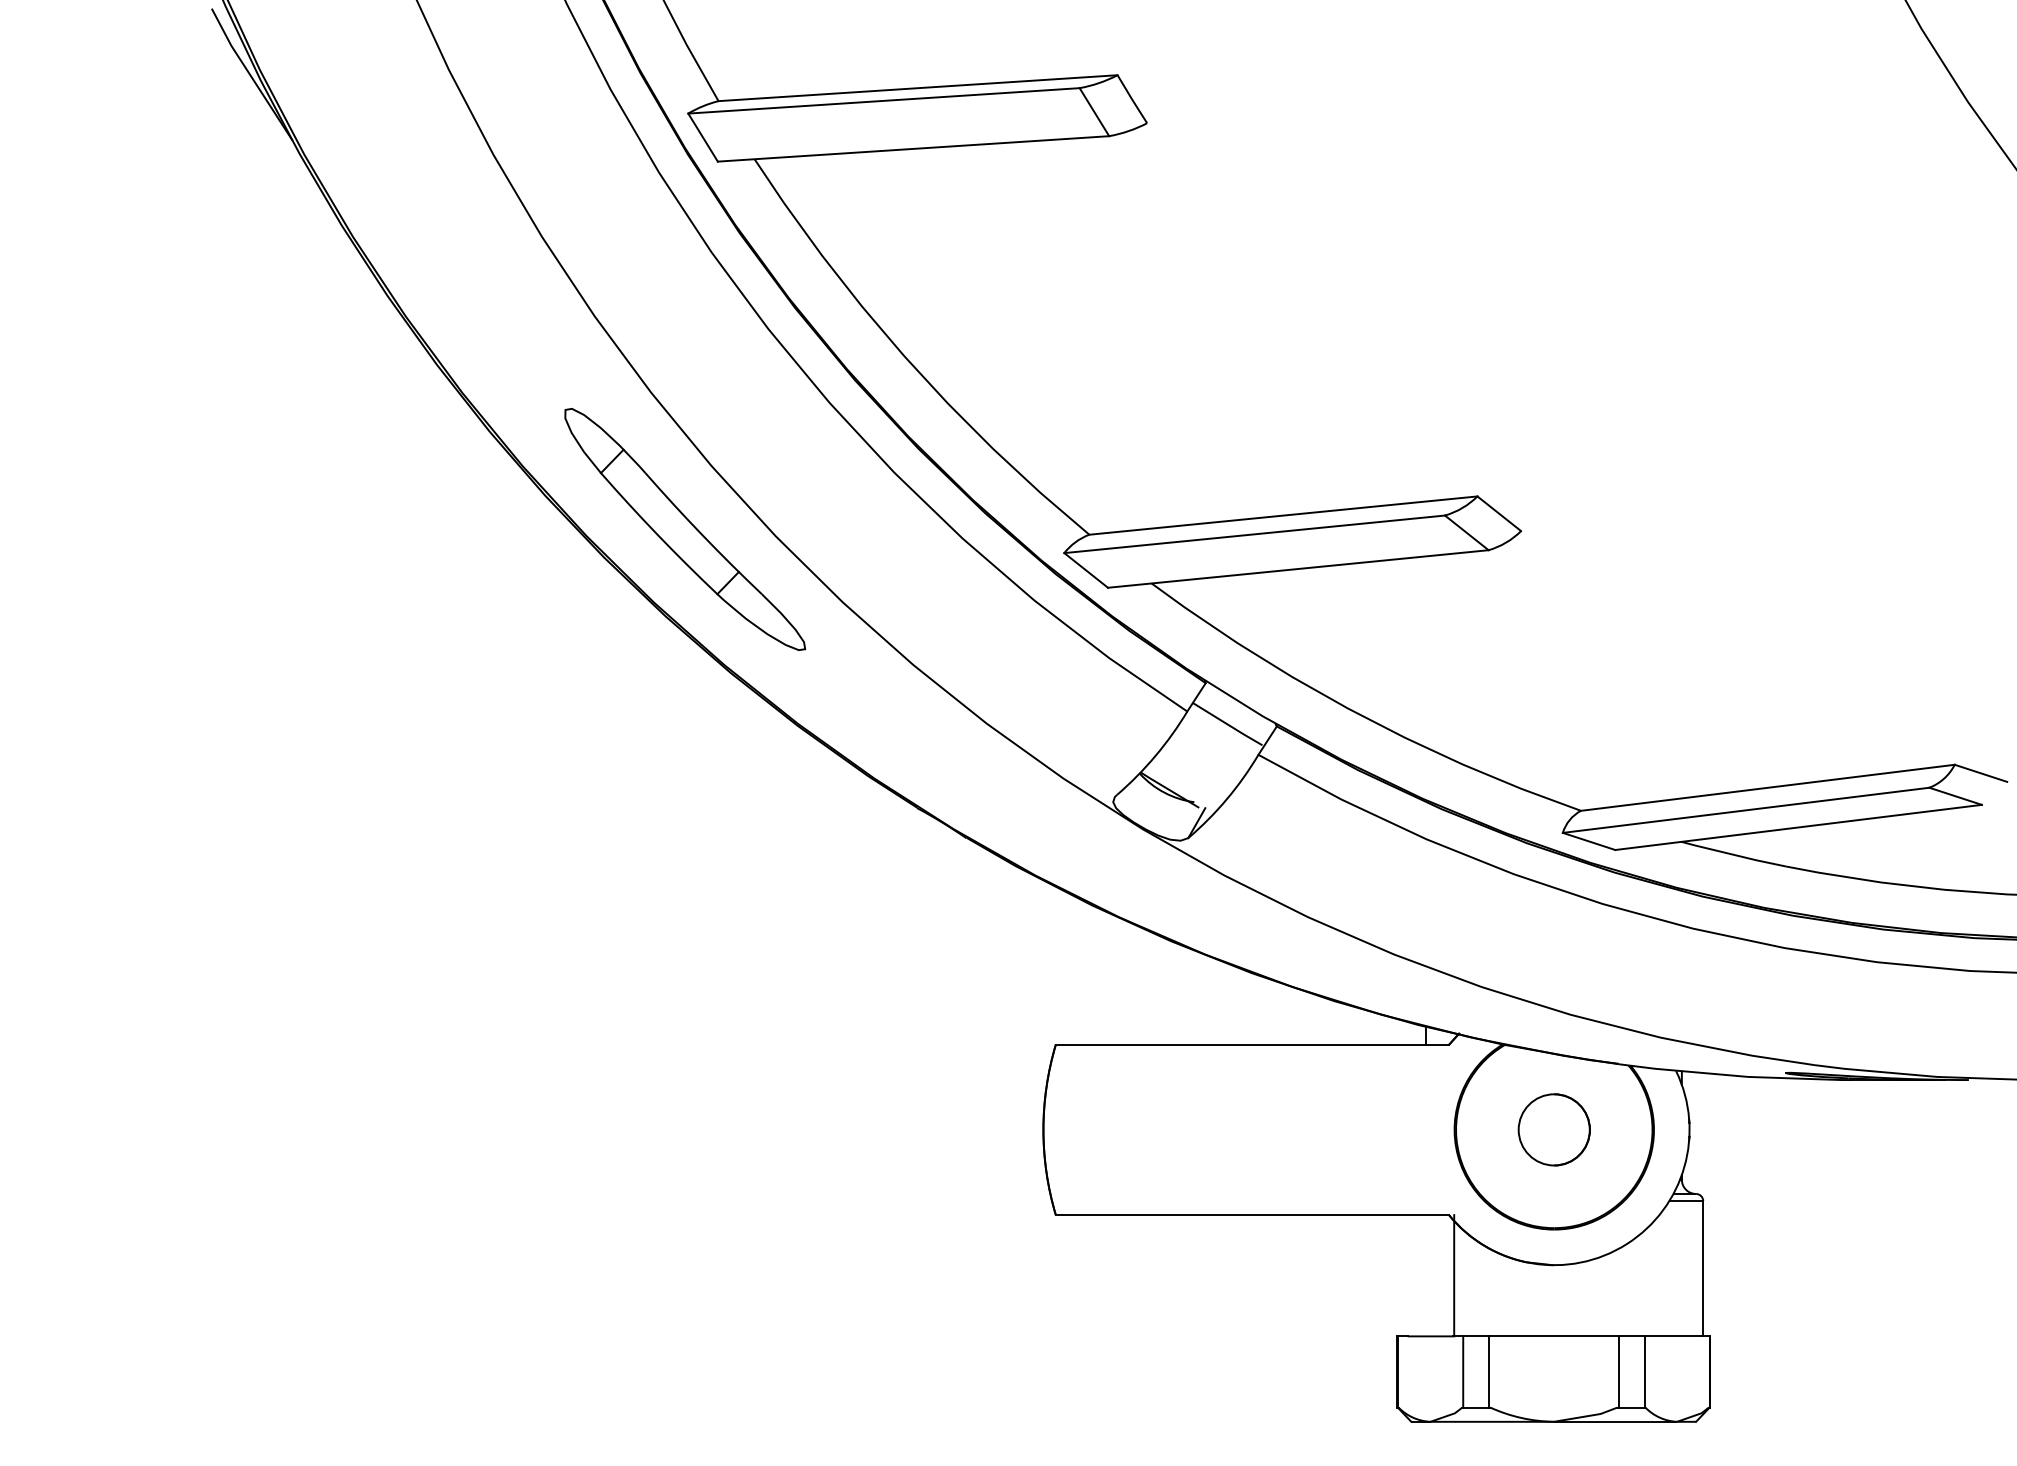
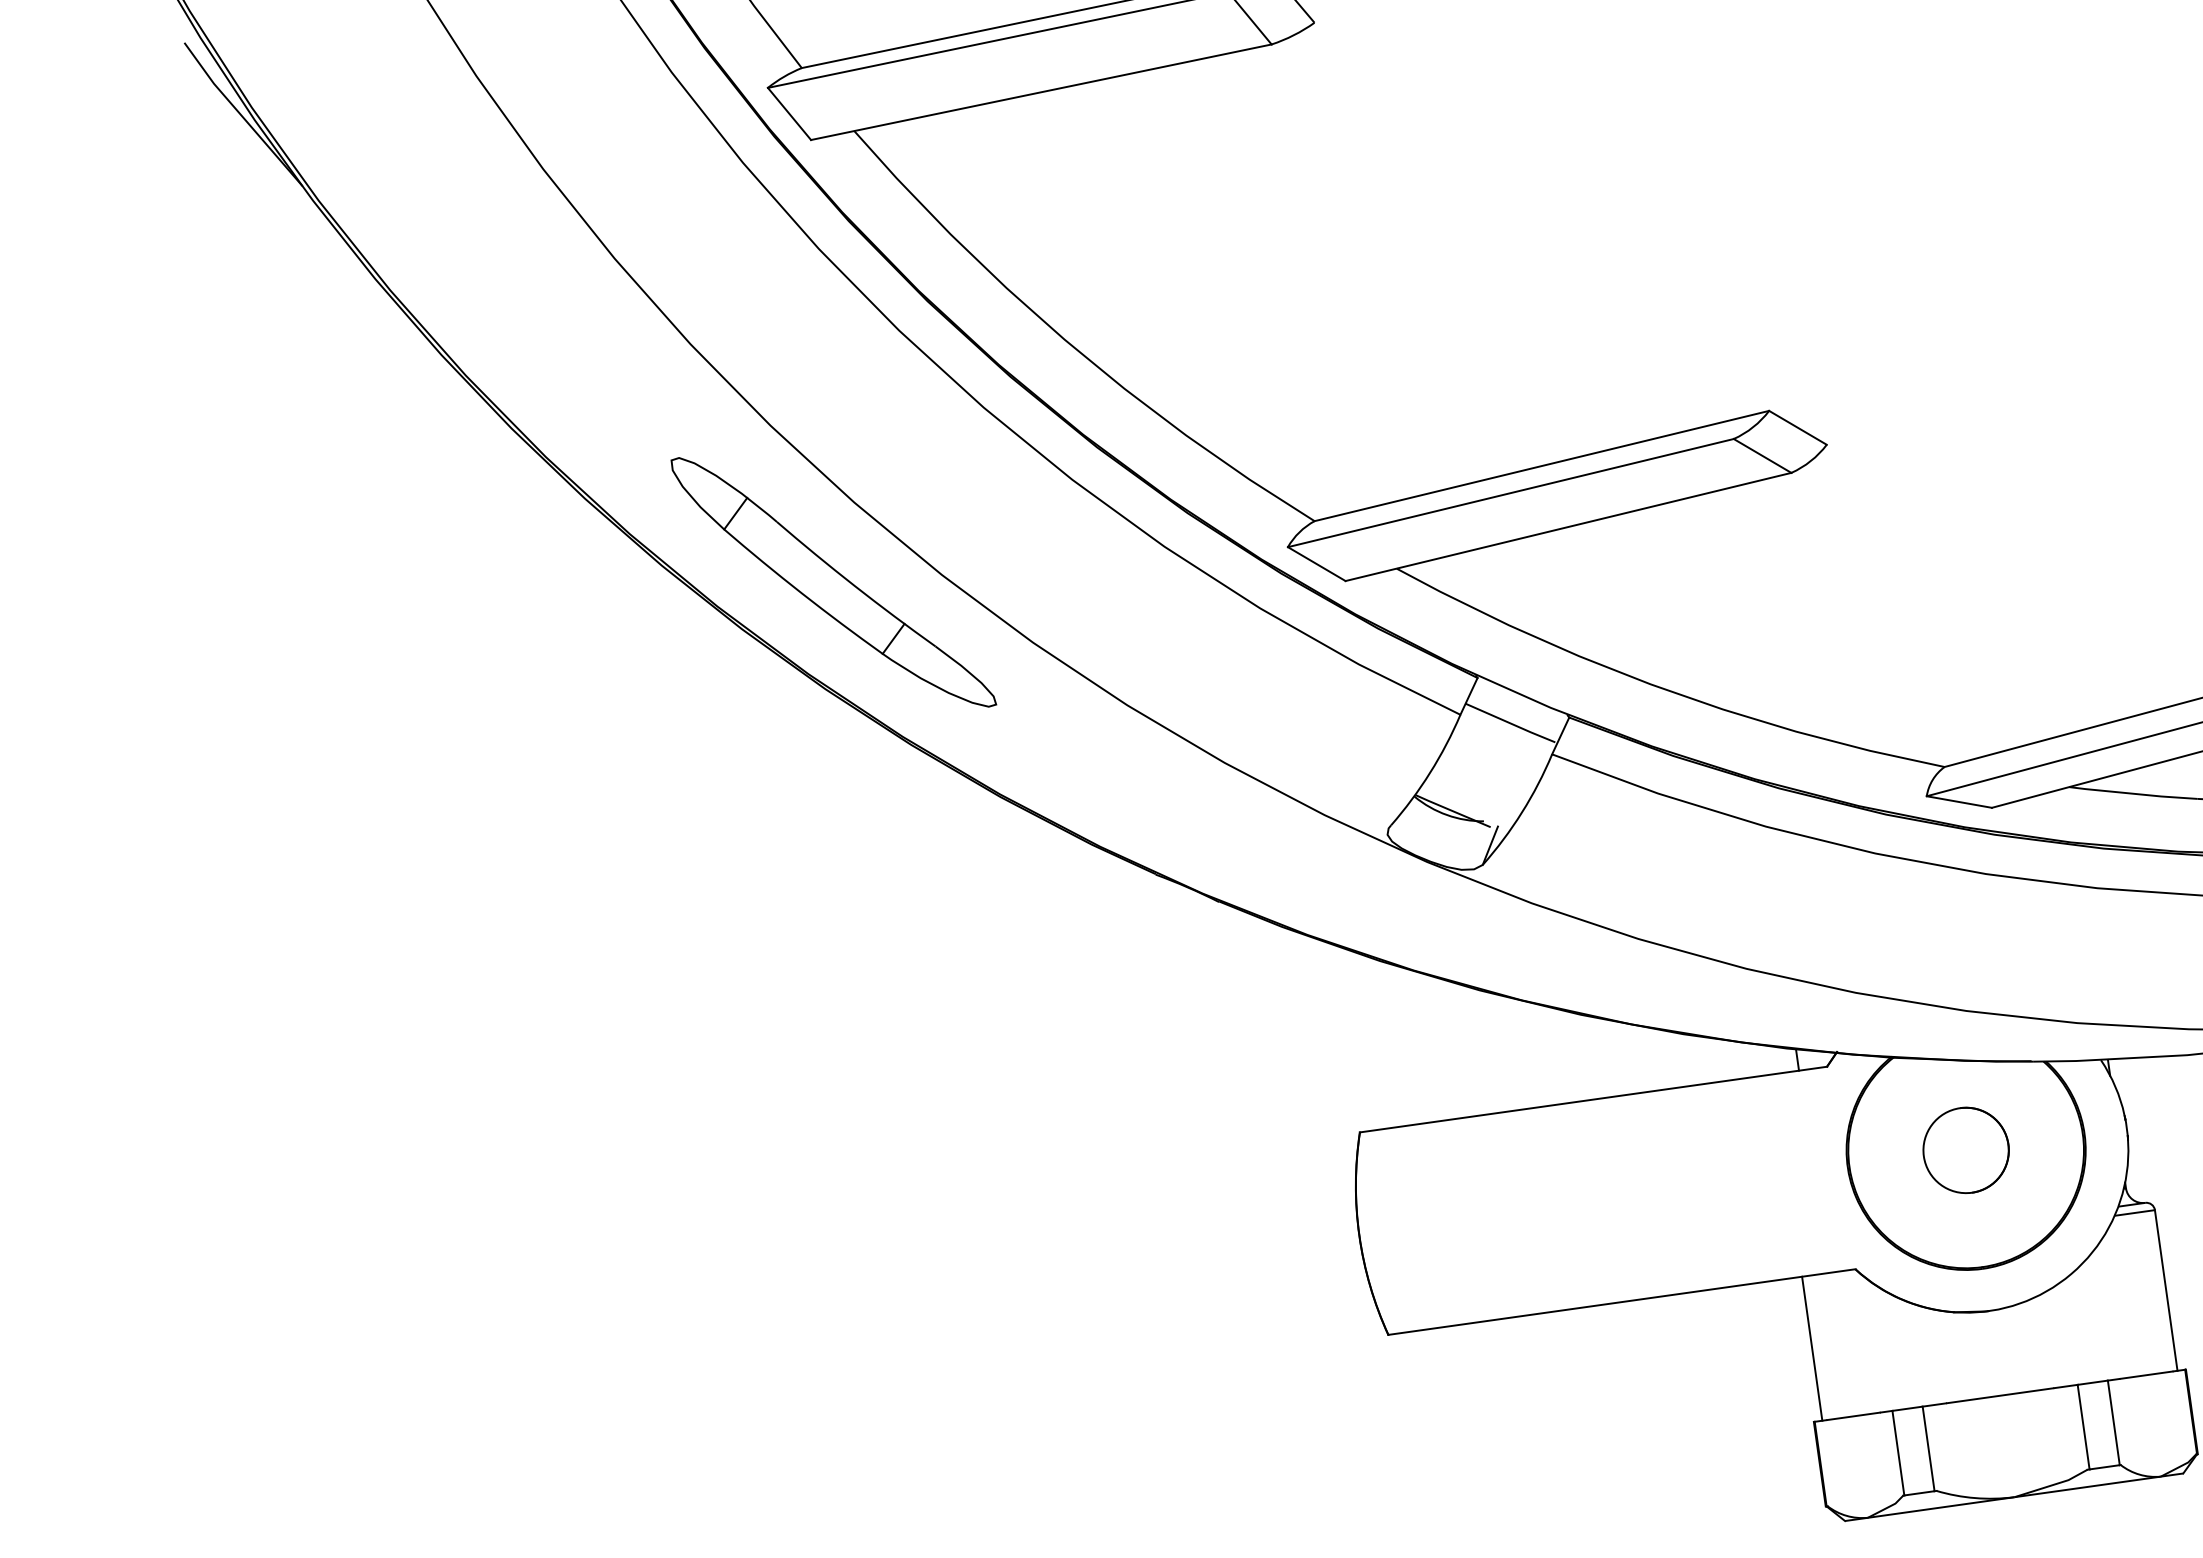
line: (1454, 1275) -> (1812, 1348), moved

